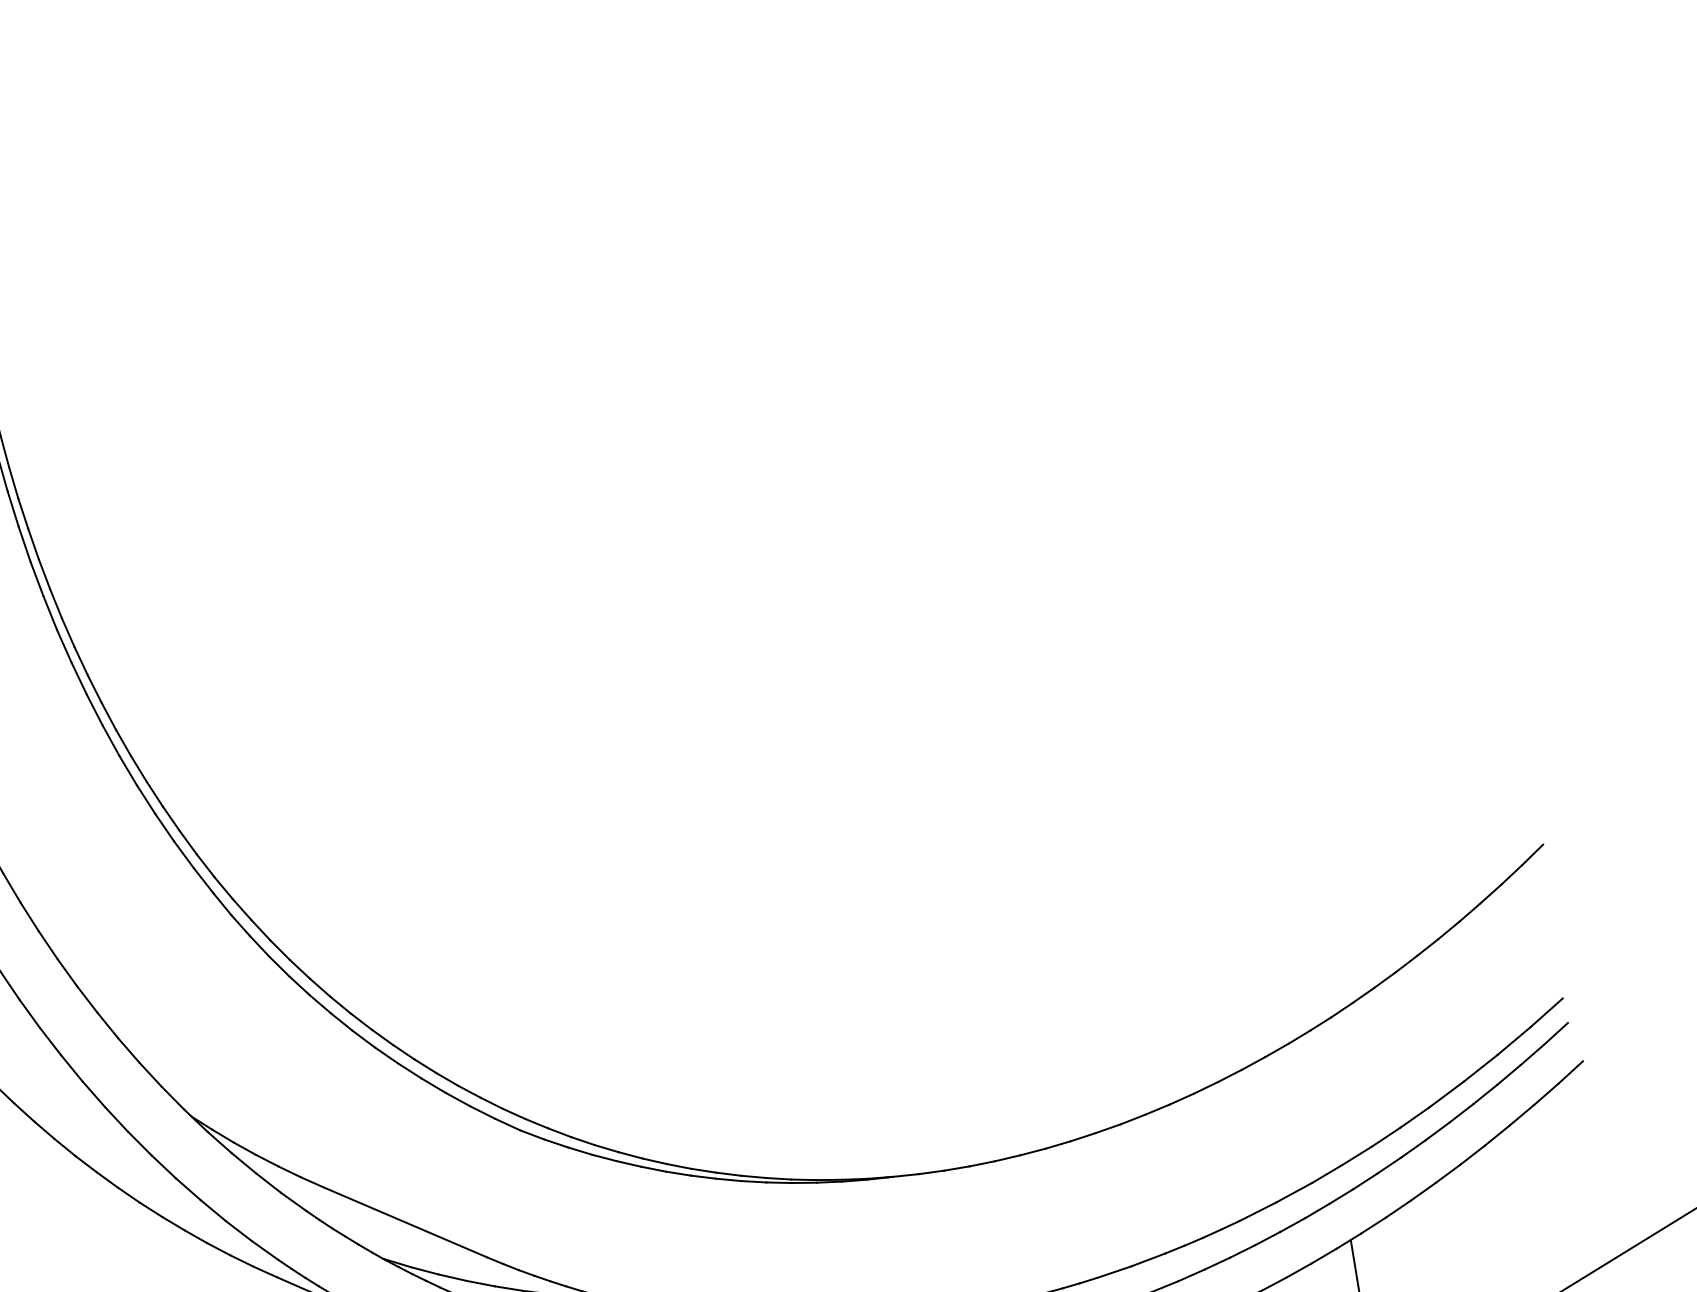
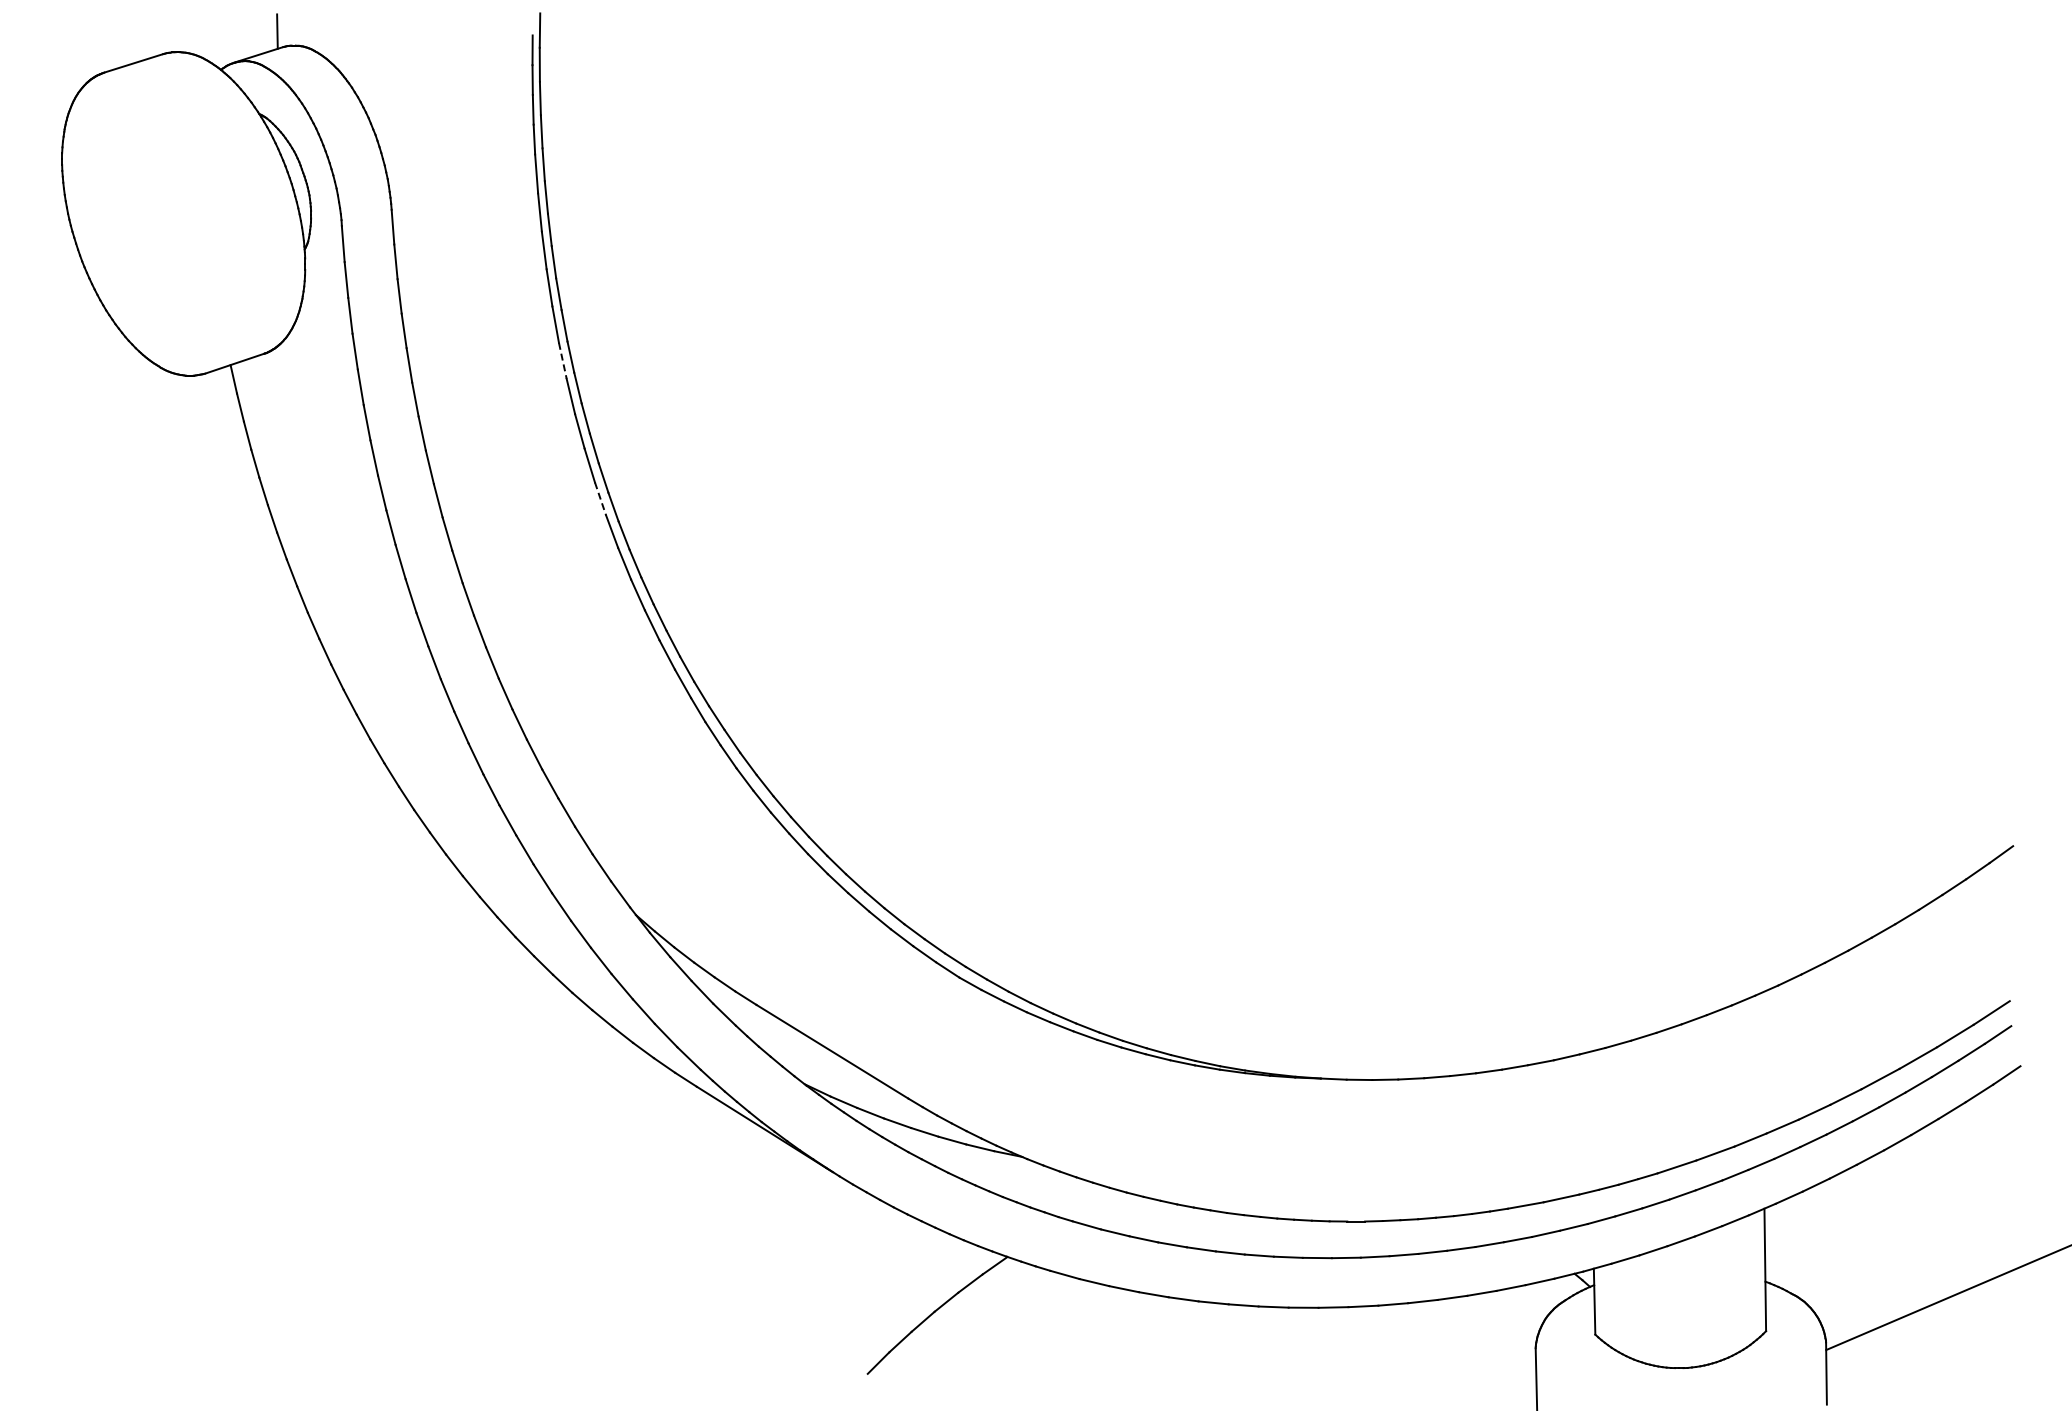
line: (36, 579) -> (562, 361), solid -> dashed
line: (94, 710) -> (600, 499), solid -> dashed

